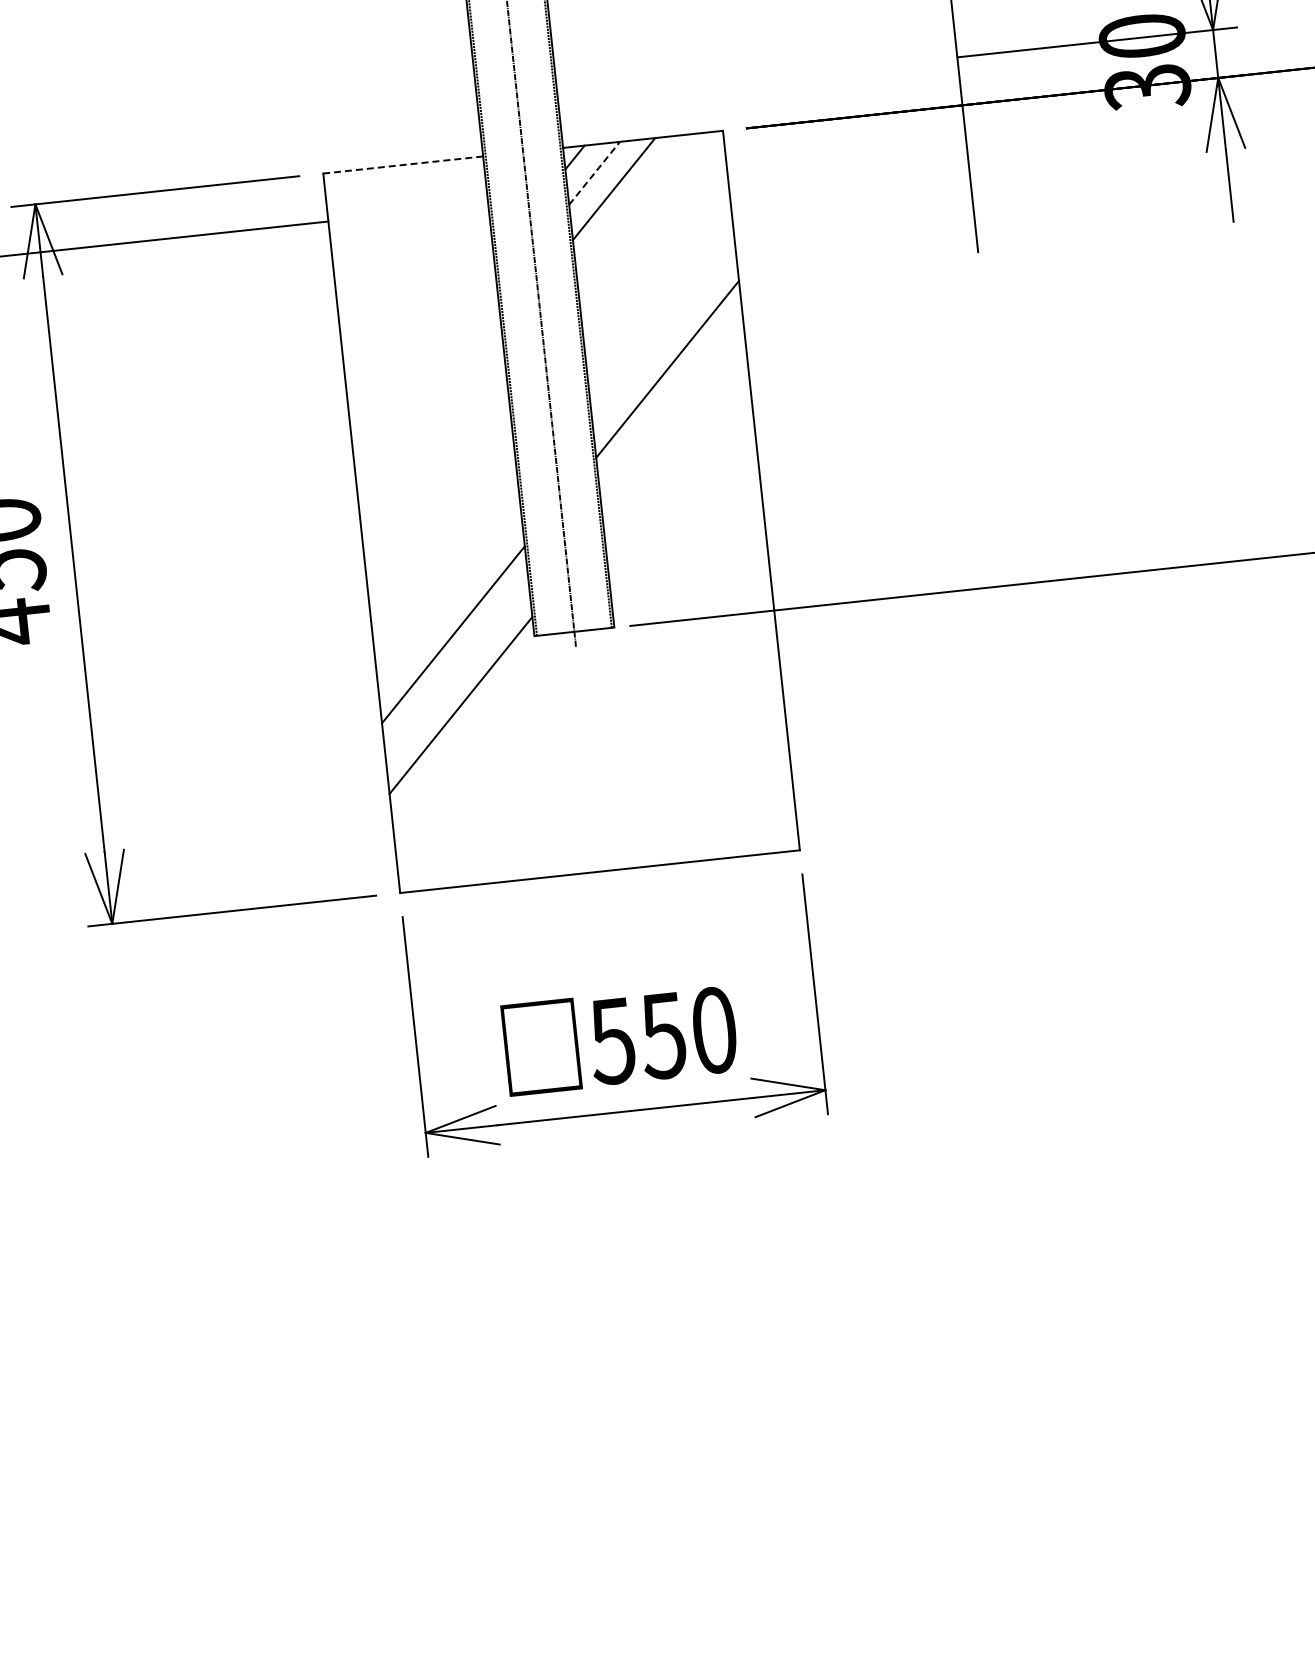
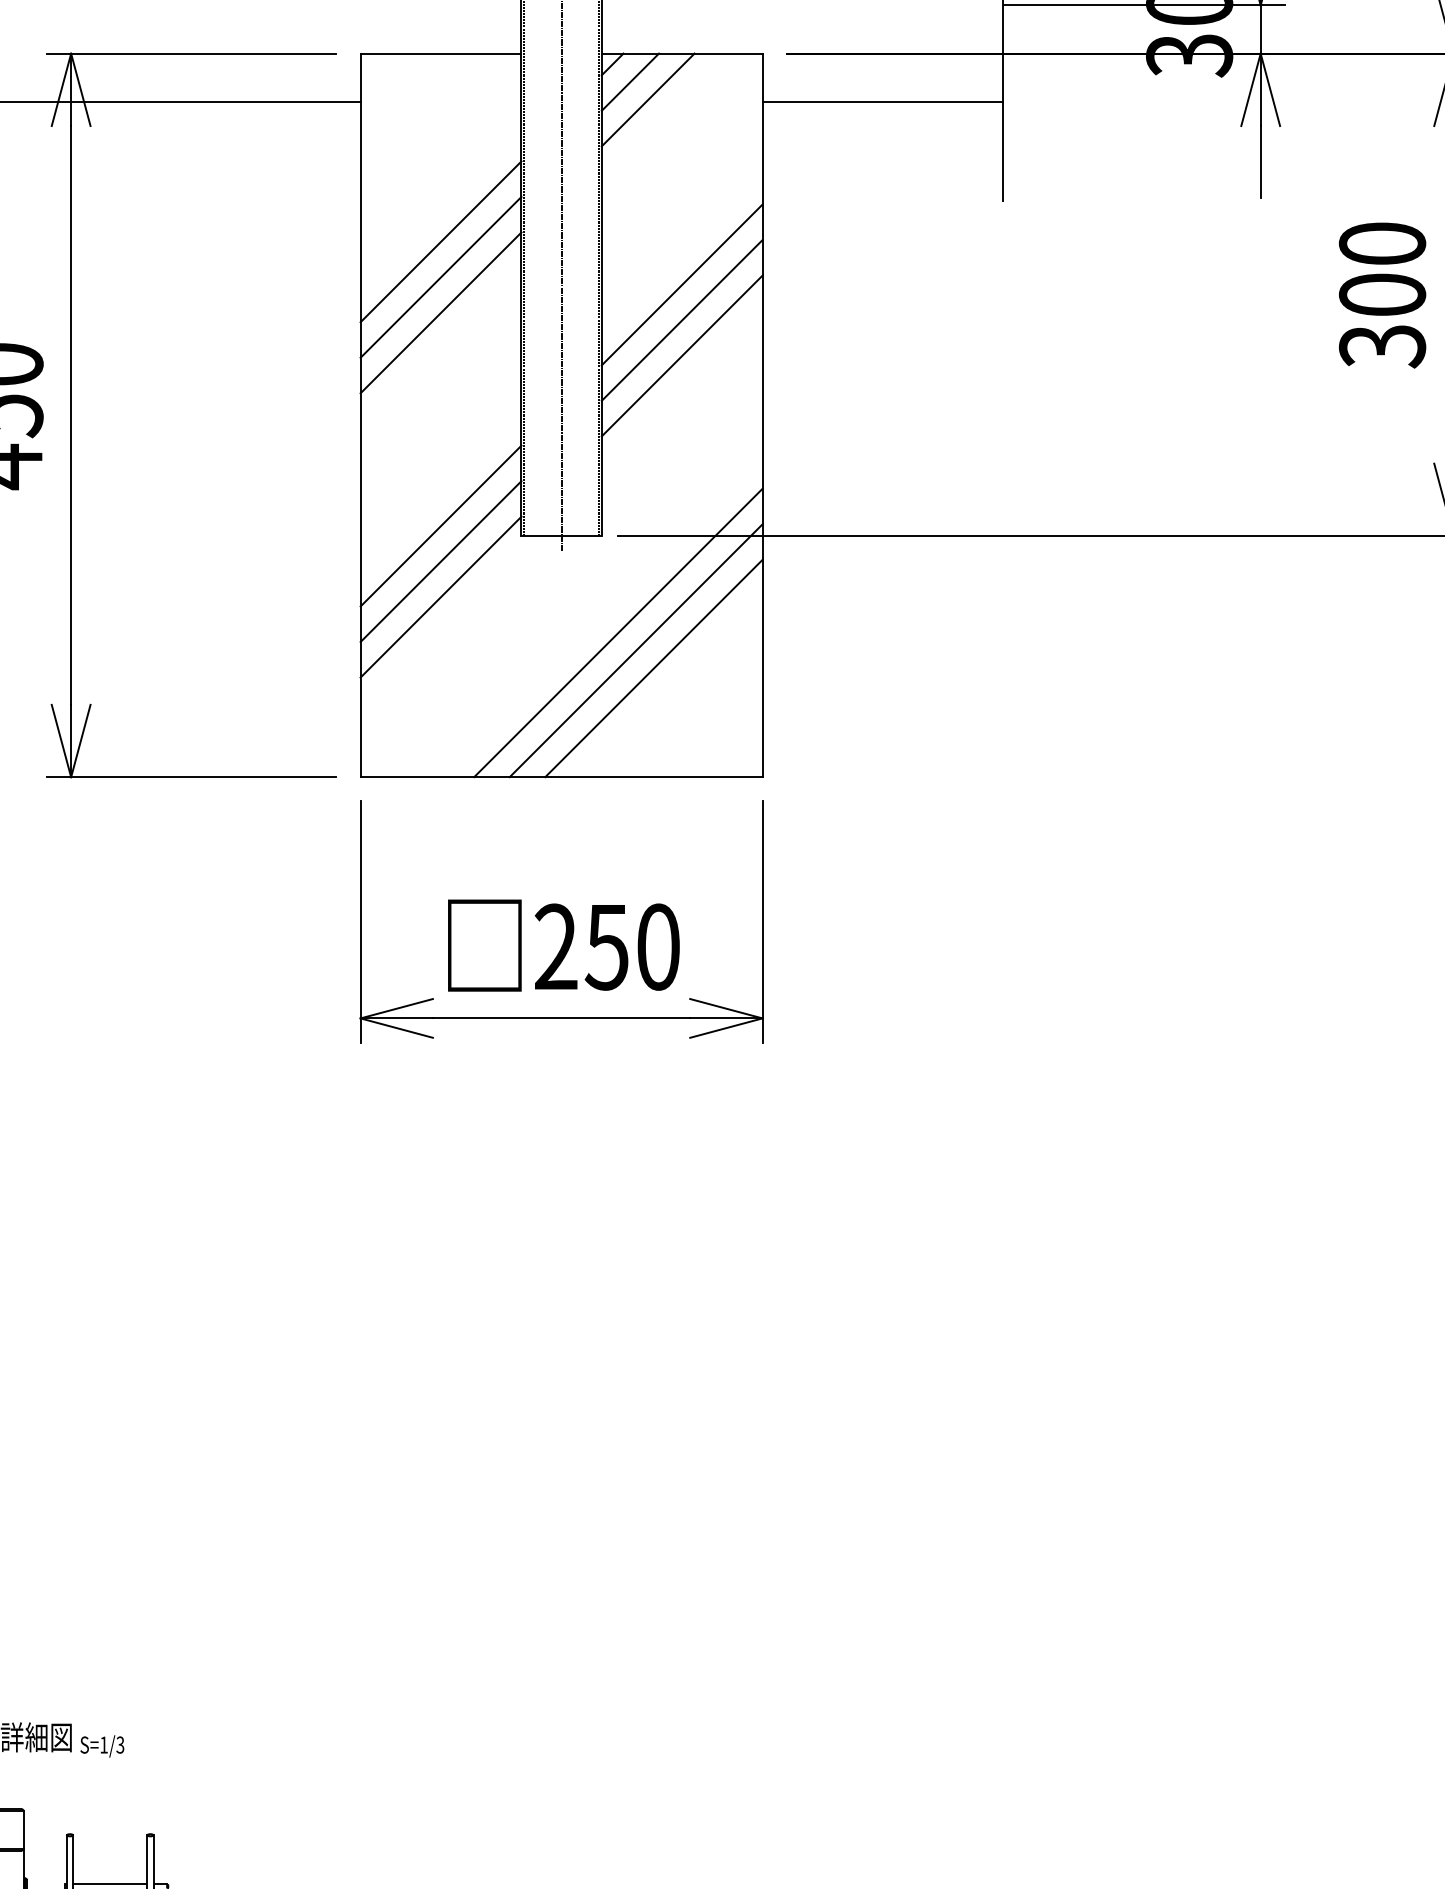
line: (402, 164) -> (440, 53), dashed -> solid
line: (847, 165) -> (882, 101), added
line: (594, 172) -> (630, 81), dashed -> solid
line: (422, 351) -> (440, 241), added
line: (426, 386) -> (440, 276), added
line: (670, 404) -> (681, 320), added
line: (430, 422) -> (440, 312), added
line: (674, 439) -> (681, 355), added
line: (456, 670) -> (440, 561), added
line: (641, 721) -> (618, 632), added
line: (660, 737) -> (635, 650), added
line: (679, 753) -> (653, 668), added
text: (611, 1040) -> (555, 946), 550 -> 250

